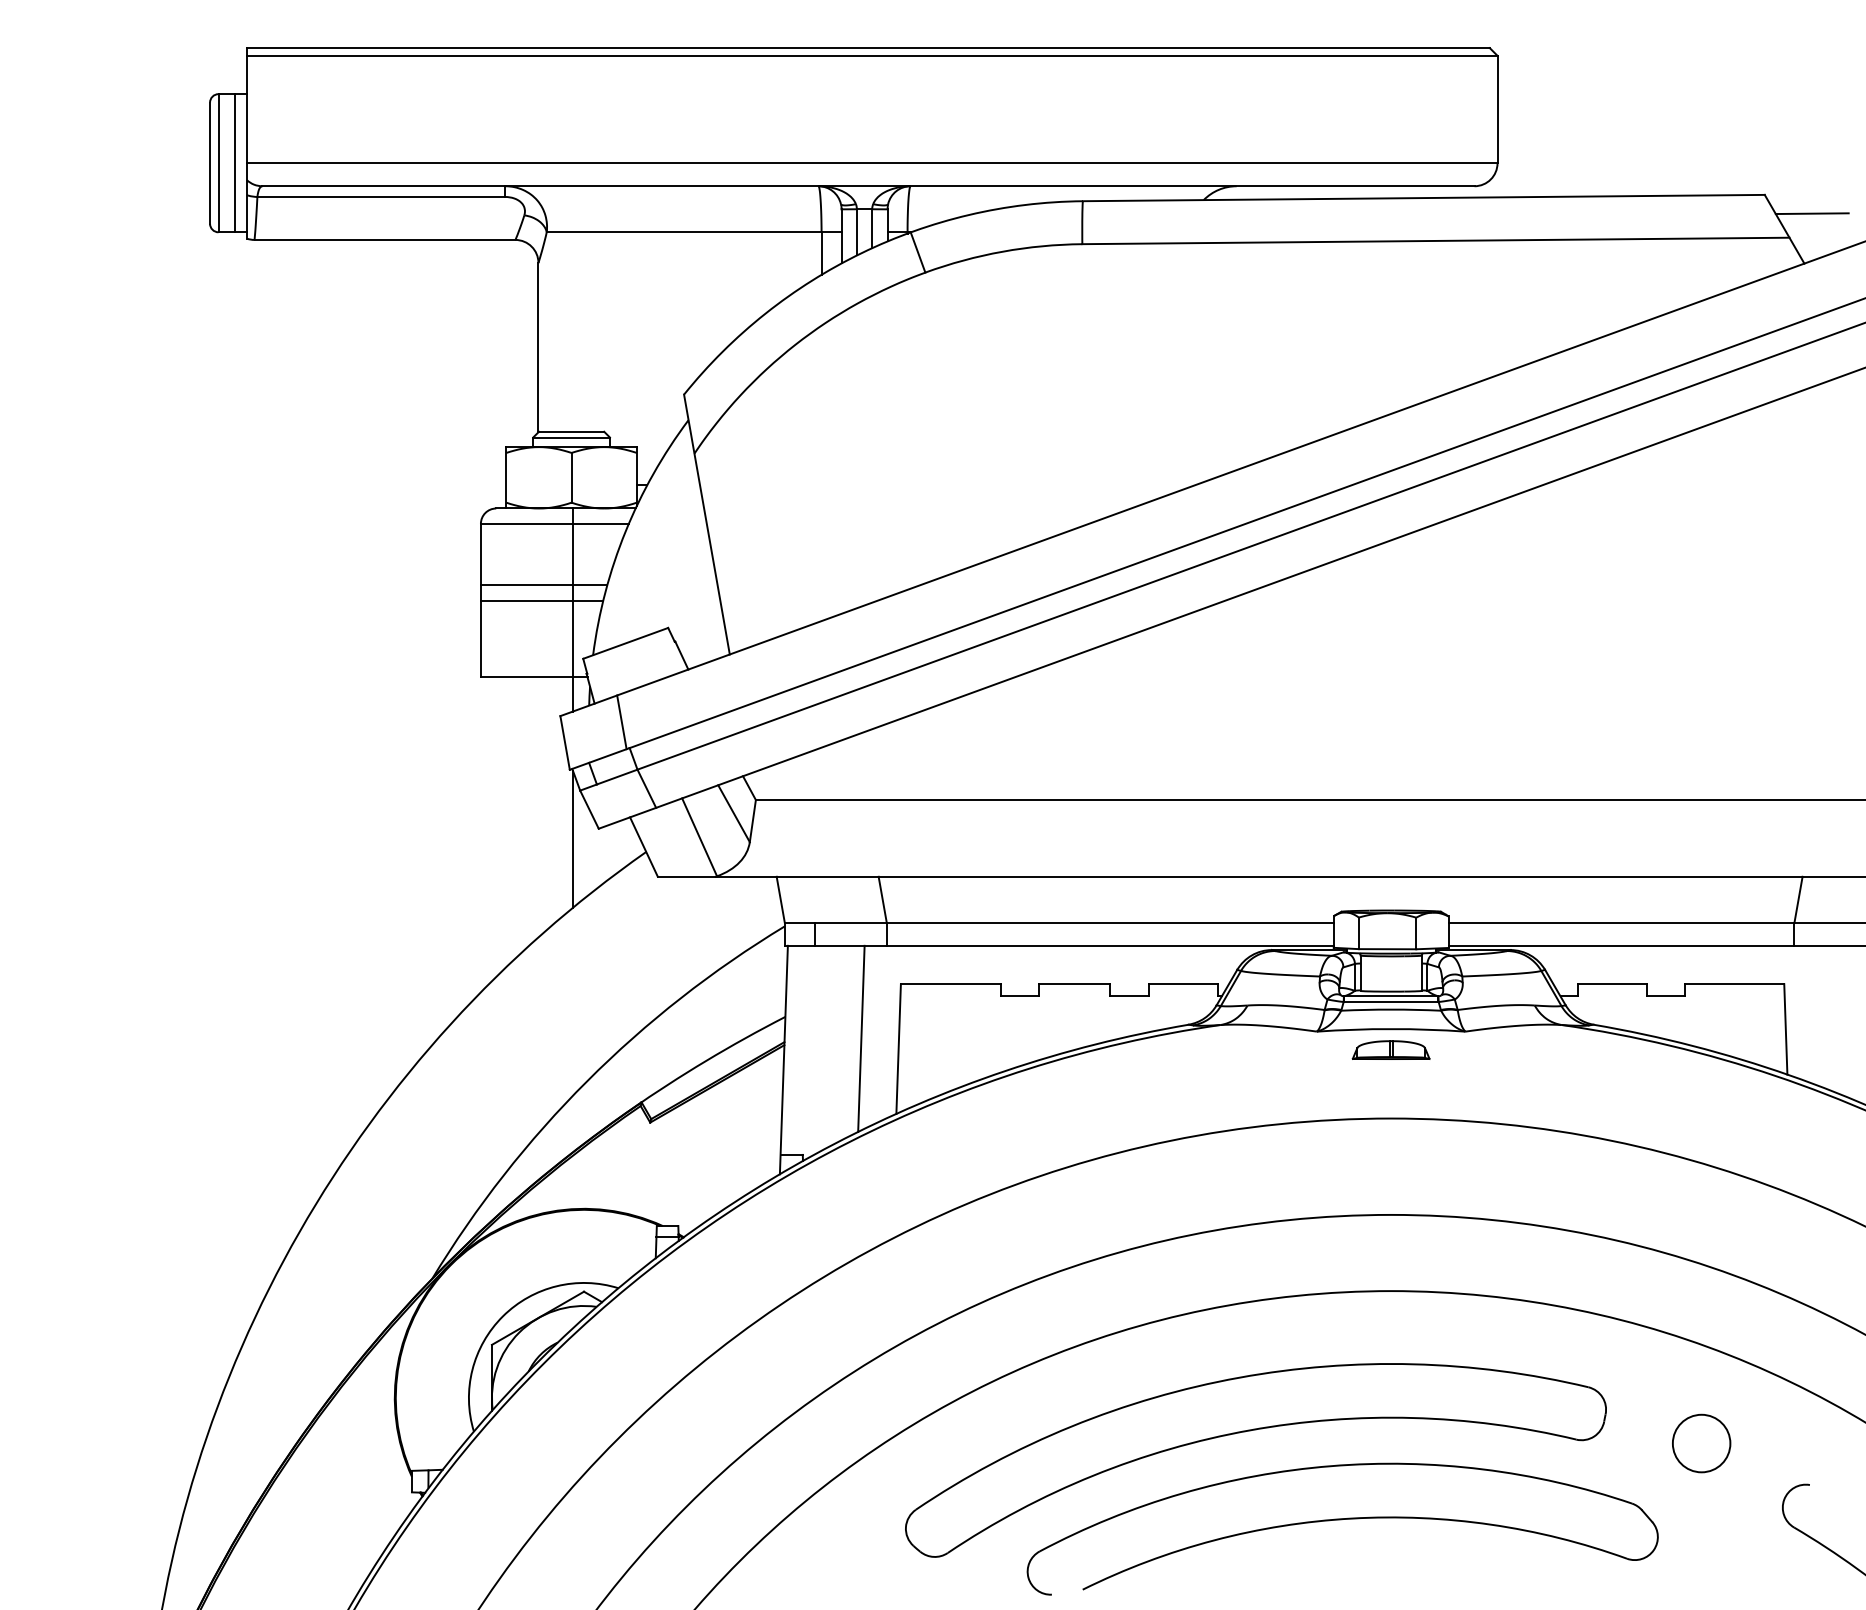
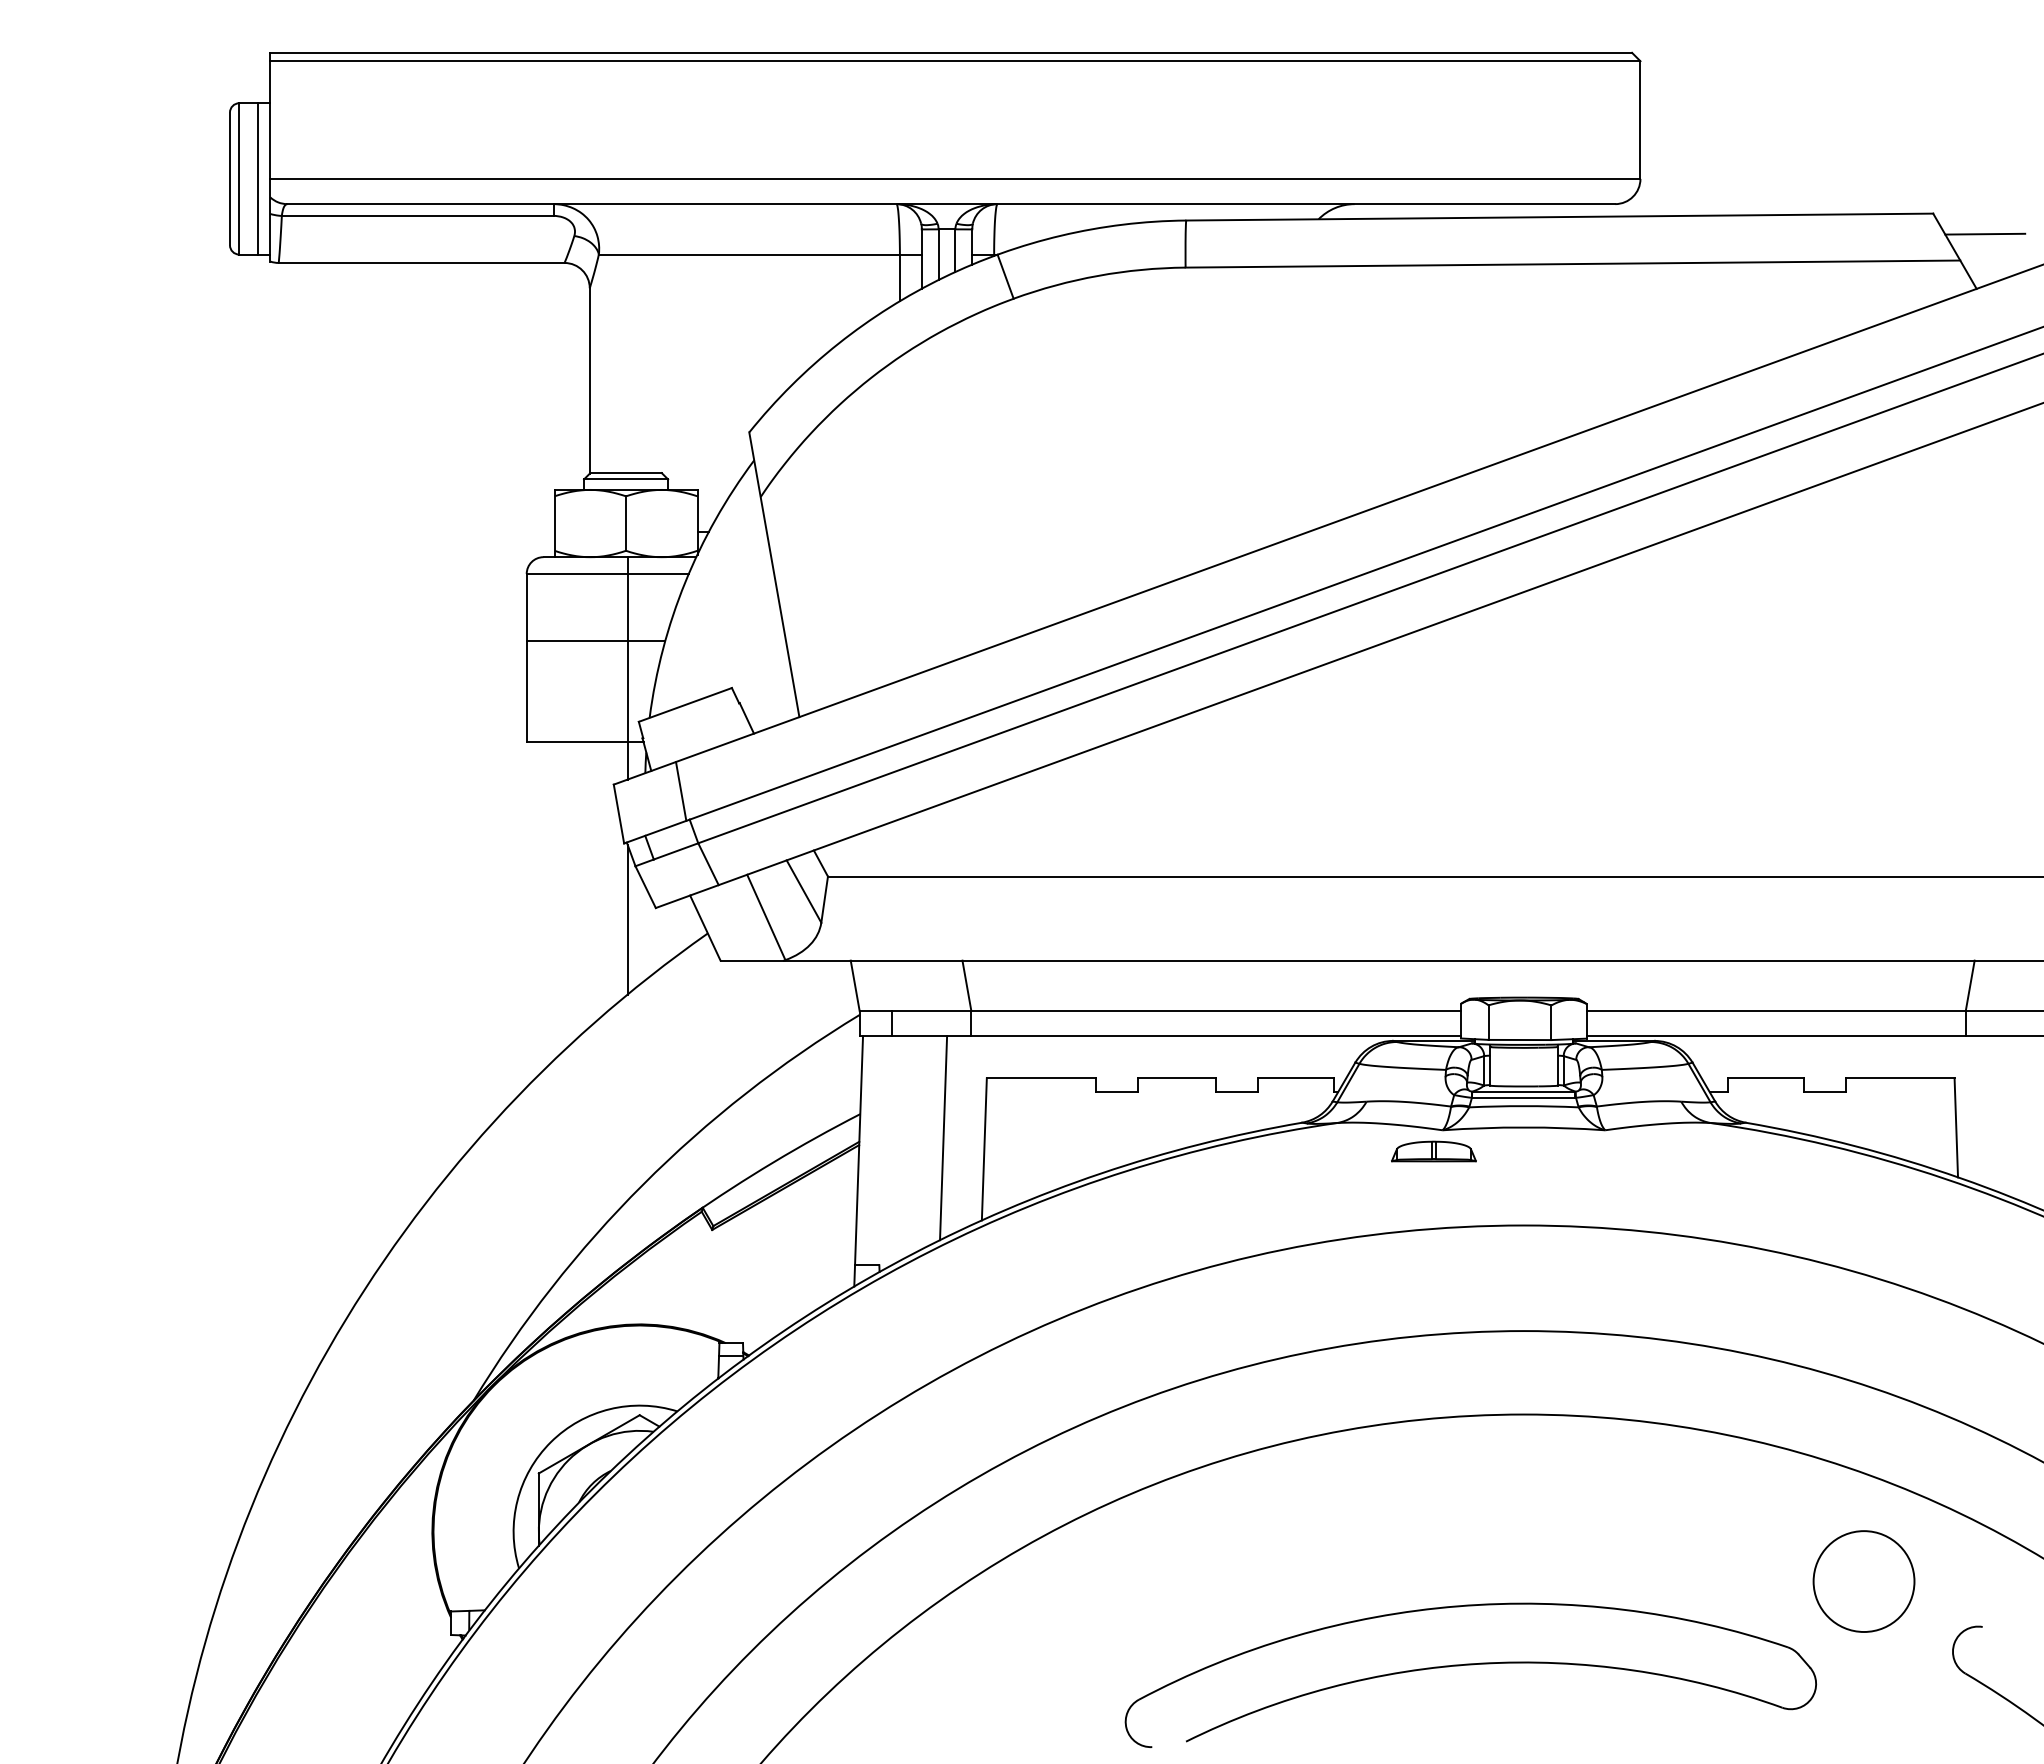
line: (541, 600) -> (593, 658), removed
part: (1390, 1050) -> (1433, 1151), moved
part: (1249, 1431) -> (1368, 1568), removed
circle: (1701, 1443) -> (1863, 1581), size x1.6

